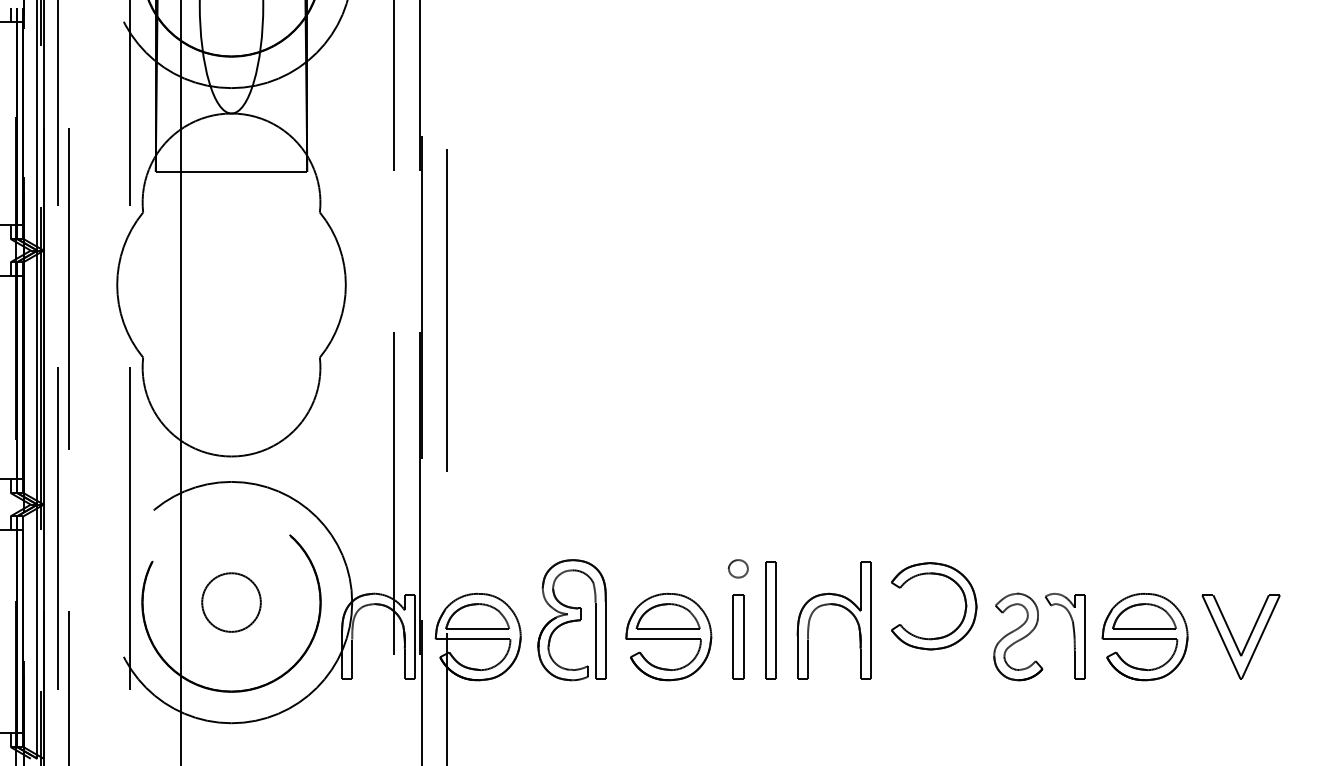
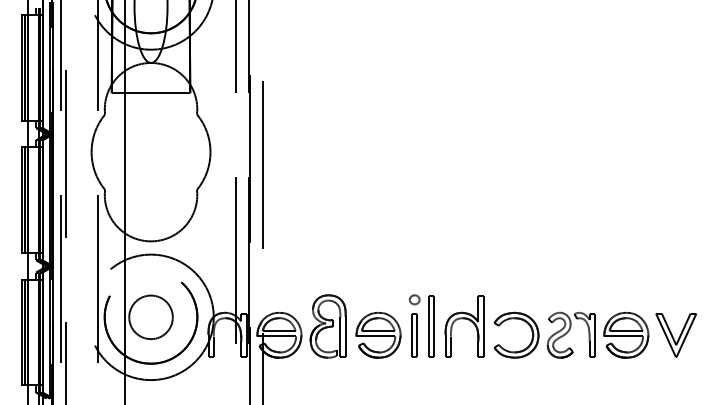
part: (947, 579) -> (523, 321), moved
circle: (230, 602) -> (150, 317), size x1.43

